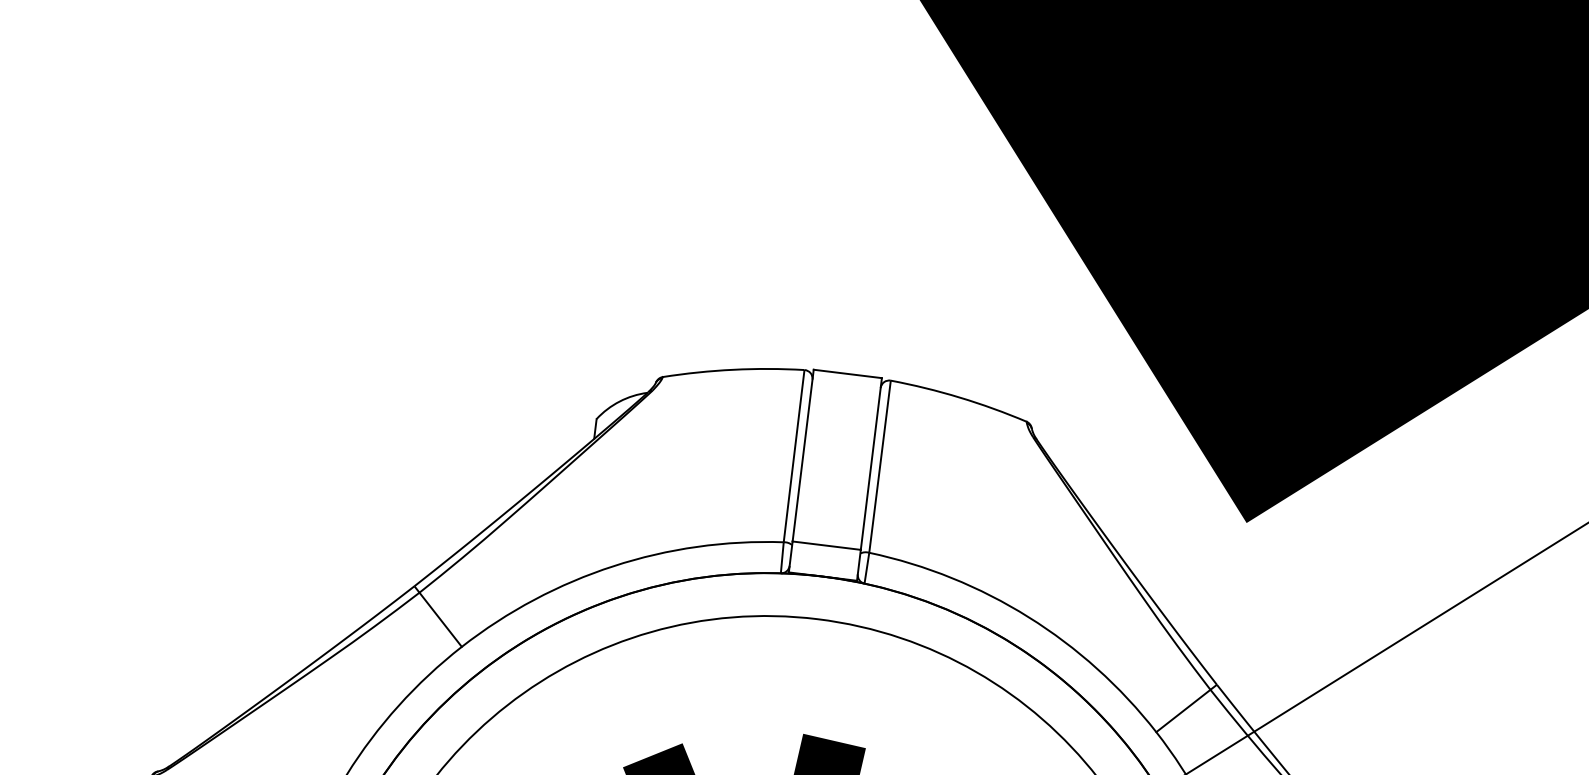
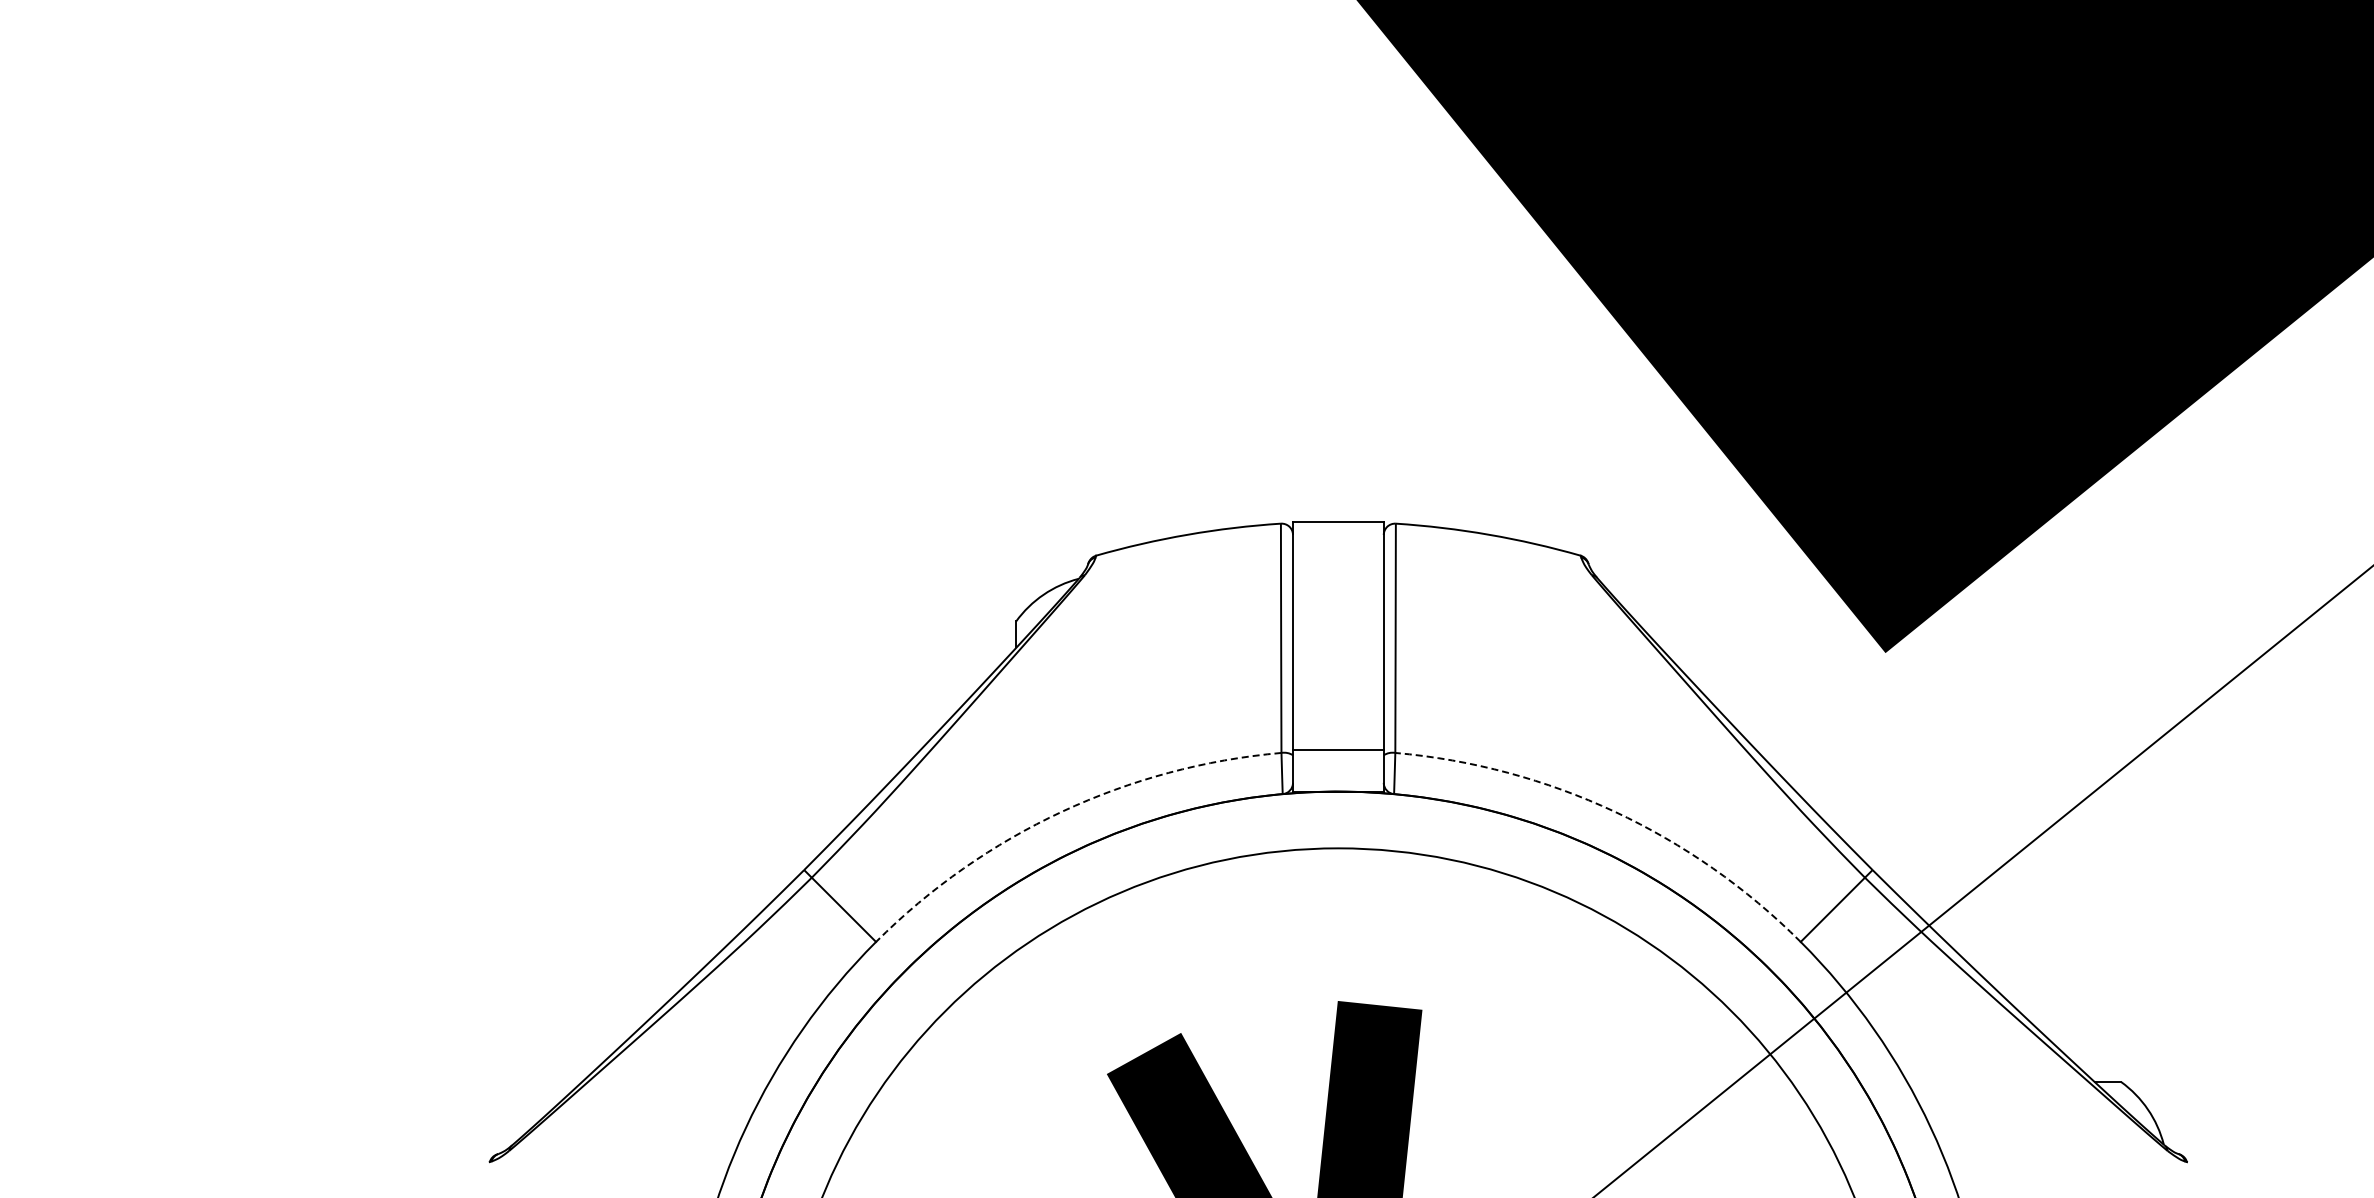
arc: (613, 566) -> (1062, 811), solid -> dashed
arc: (1028, 616) -> (1614, 811), solid -> dashed

